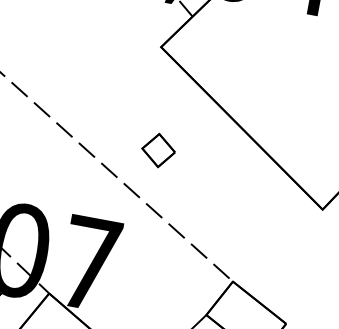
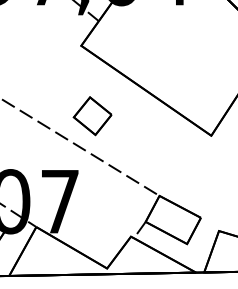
part: (158, 150) -> (92, 116), size x1.67

